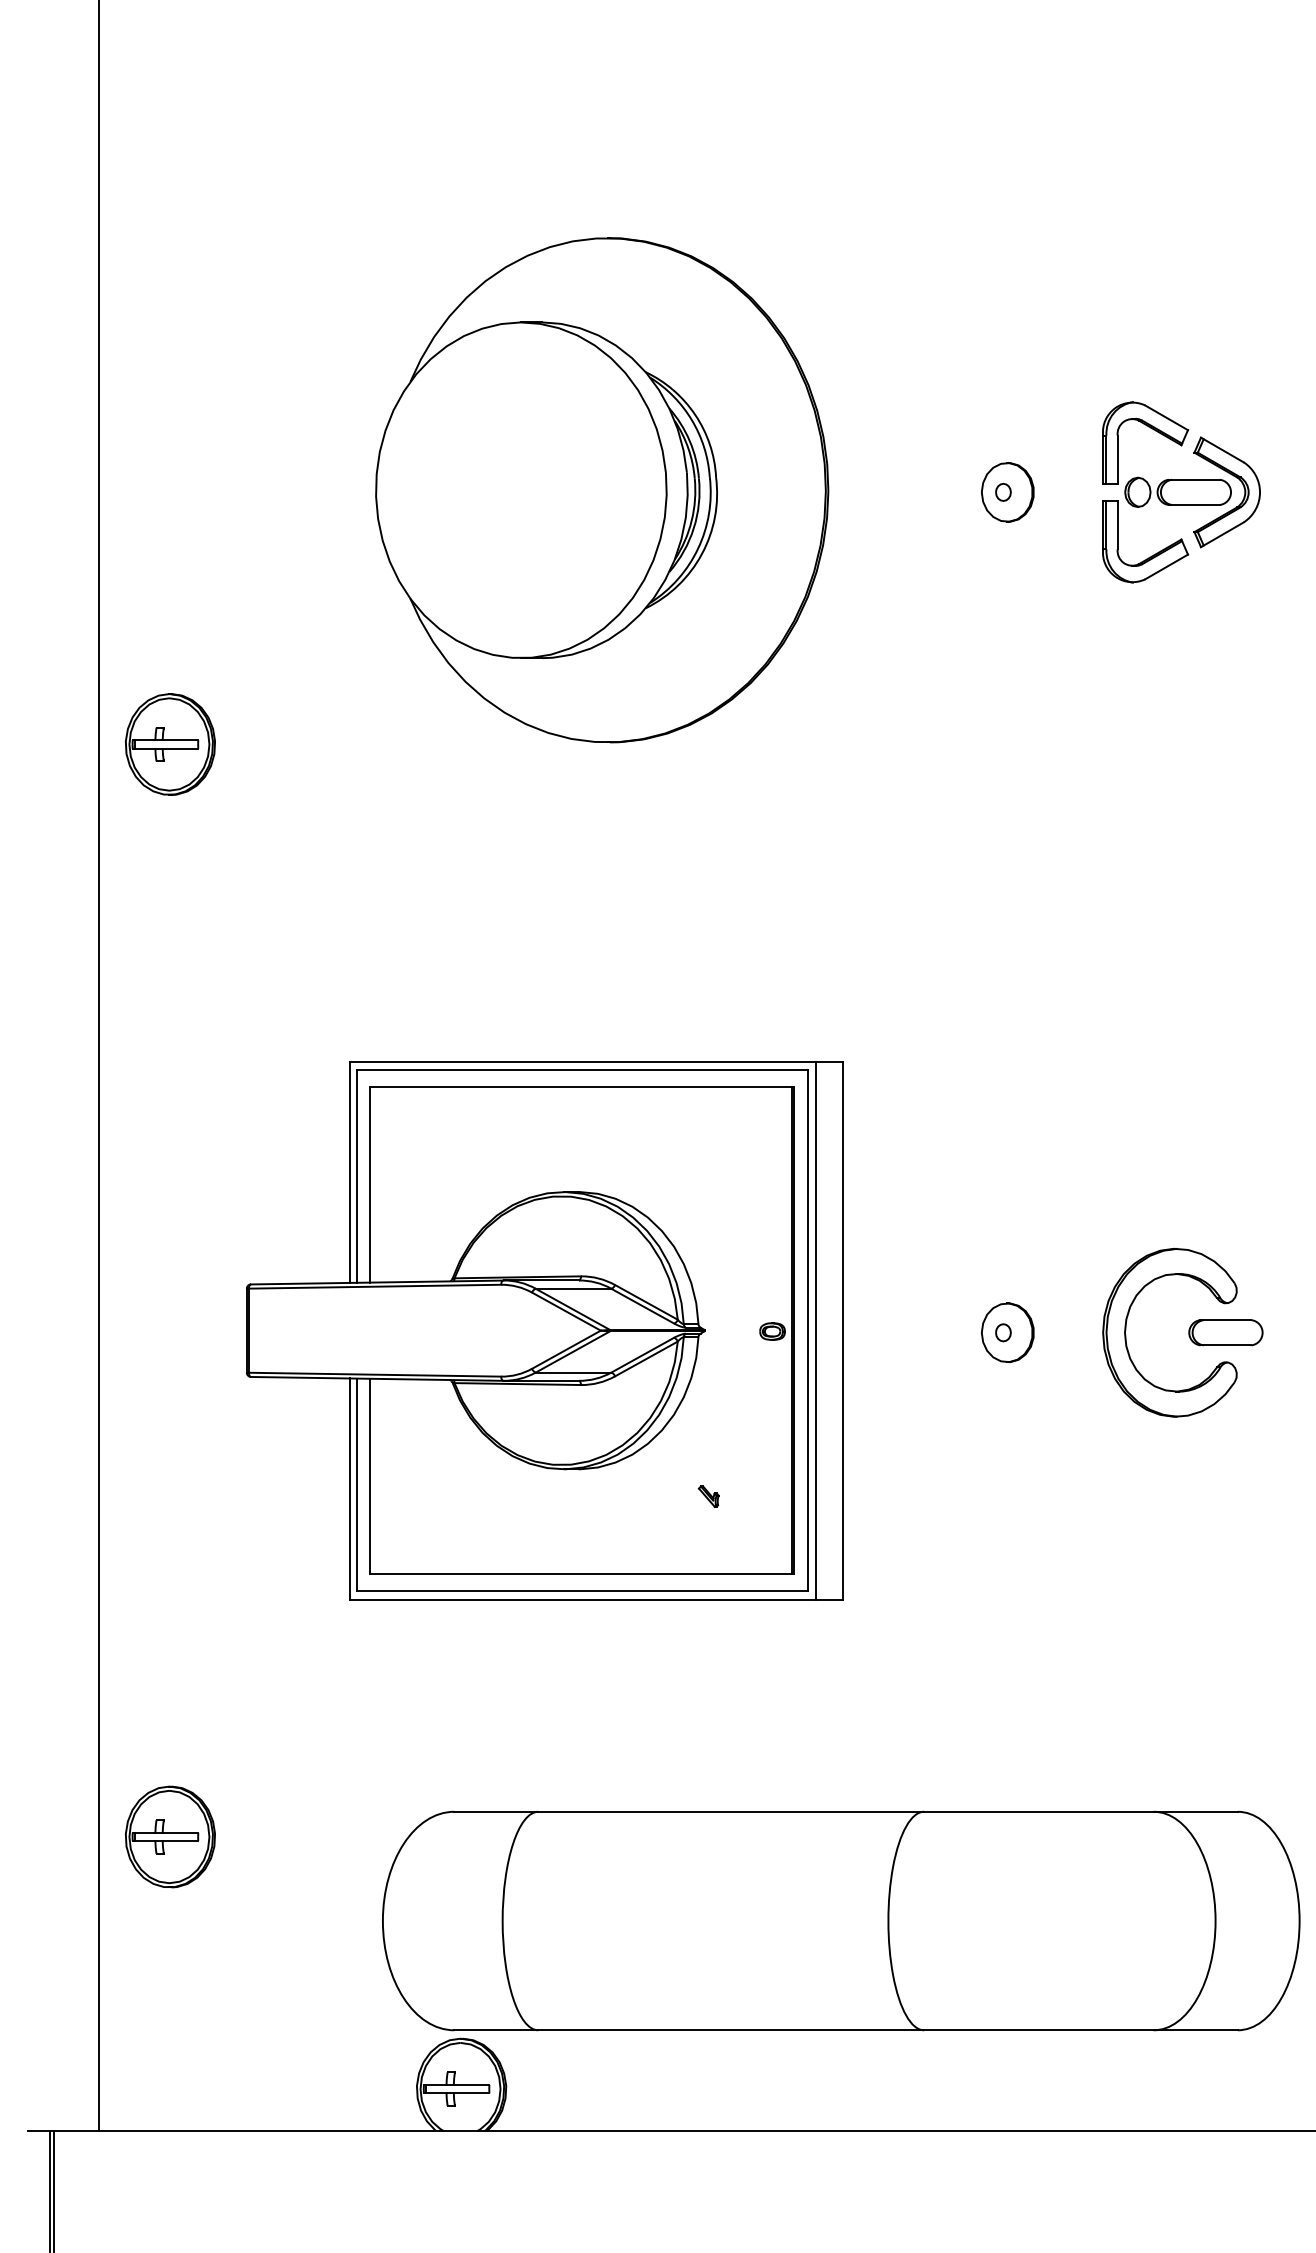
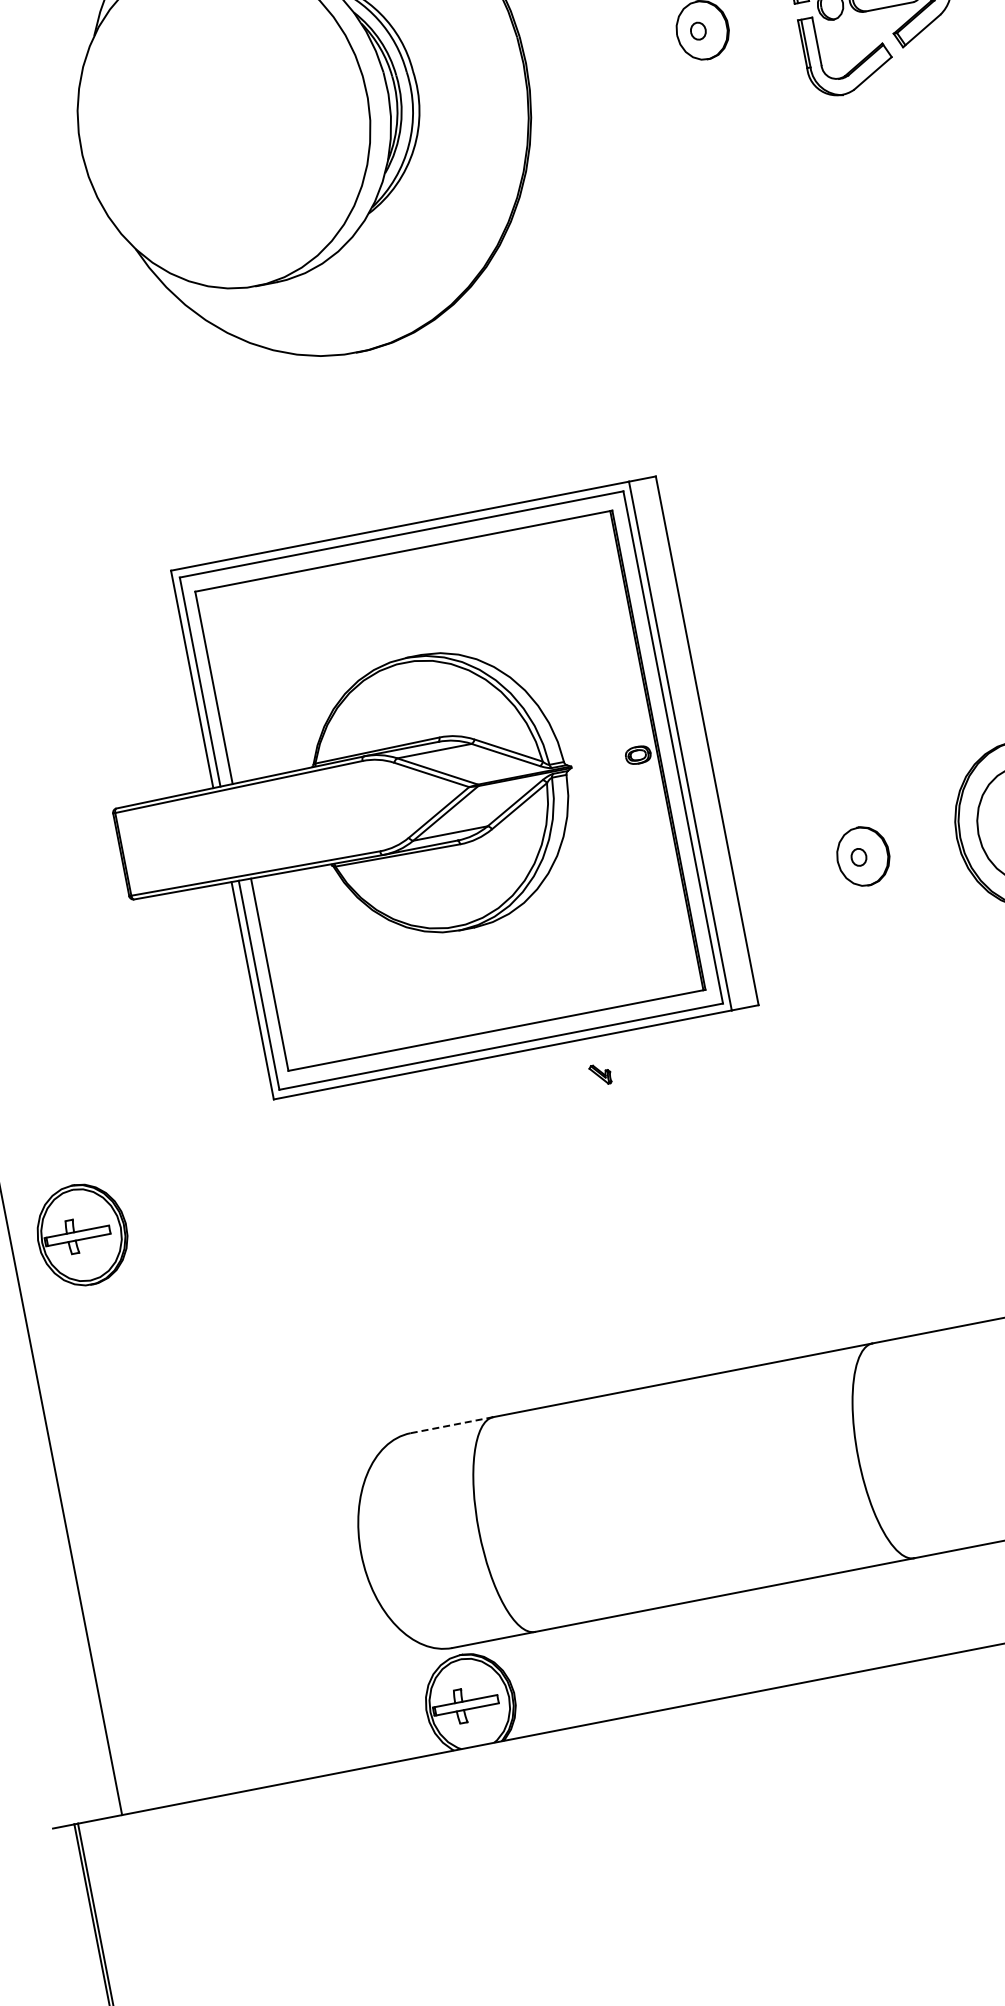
part: (544, 1330) -> (413, 797), moved
line: (495, 1811) -> (451, 1425), solid -> dashed
part: (170, 1836) -> (82, 1234), moved

